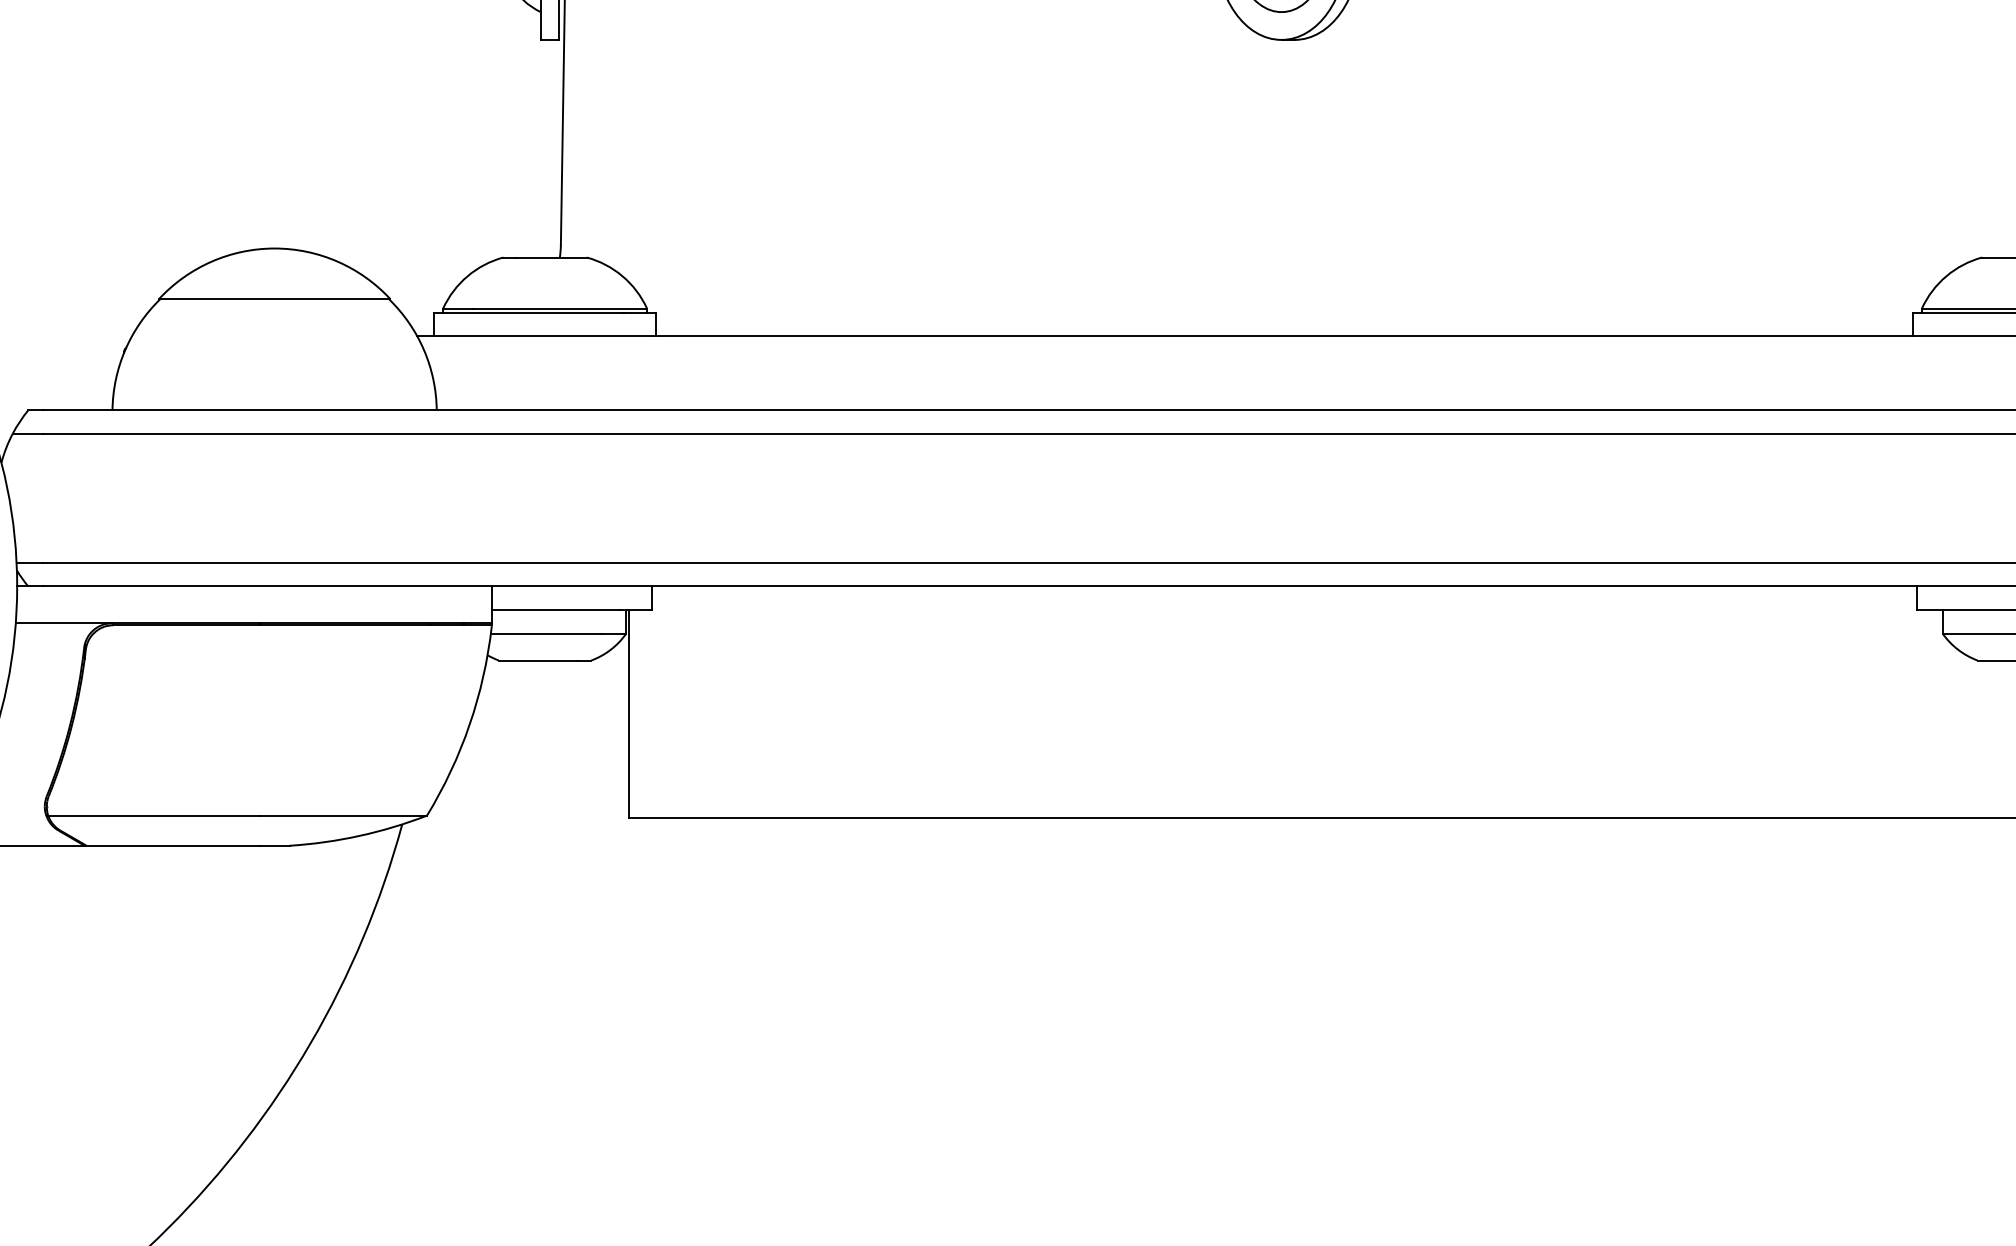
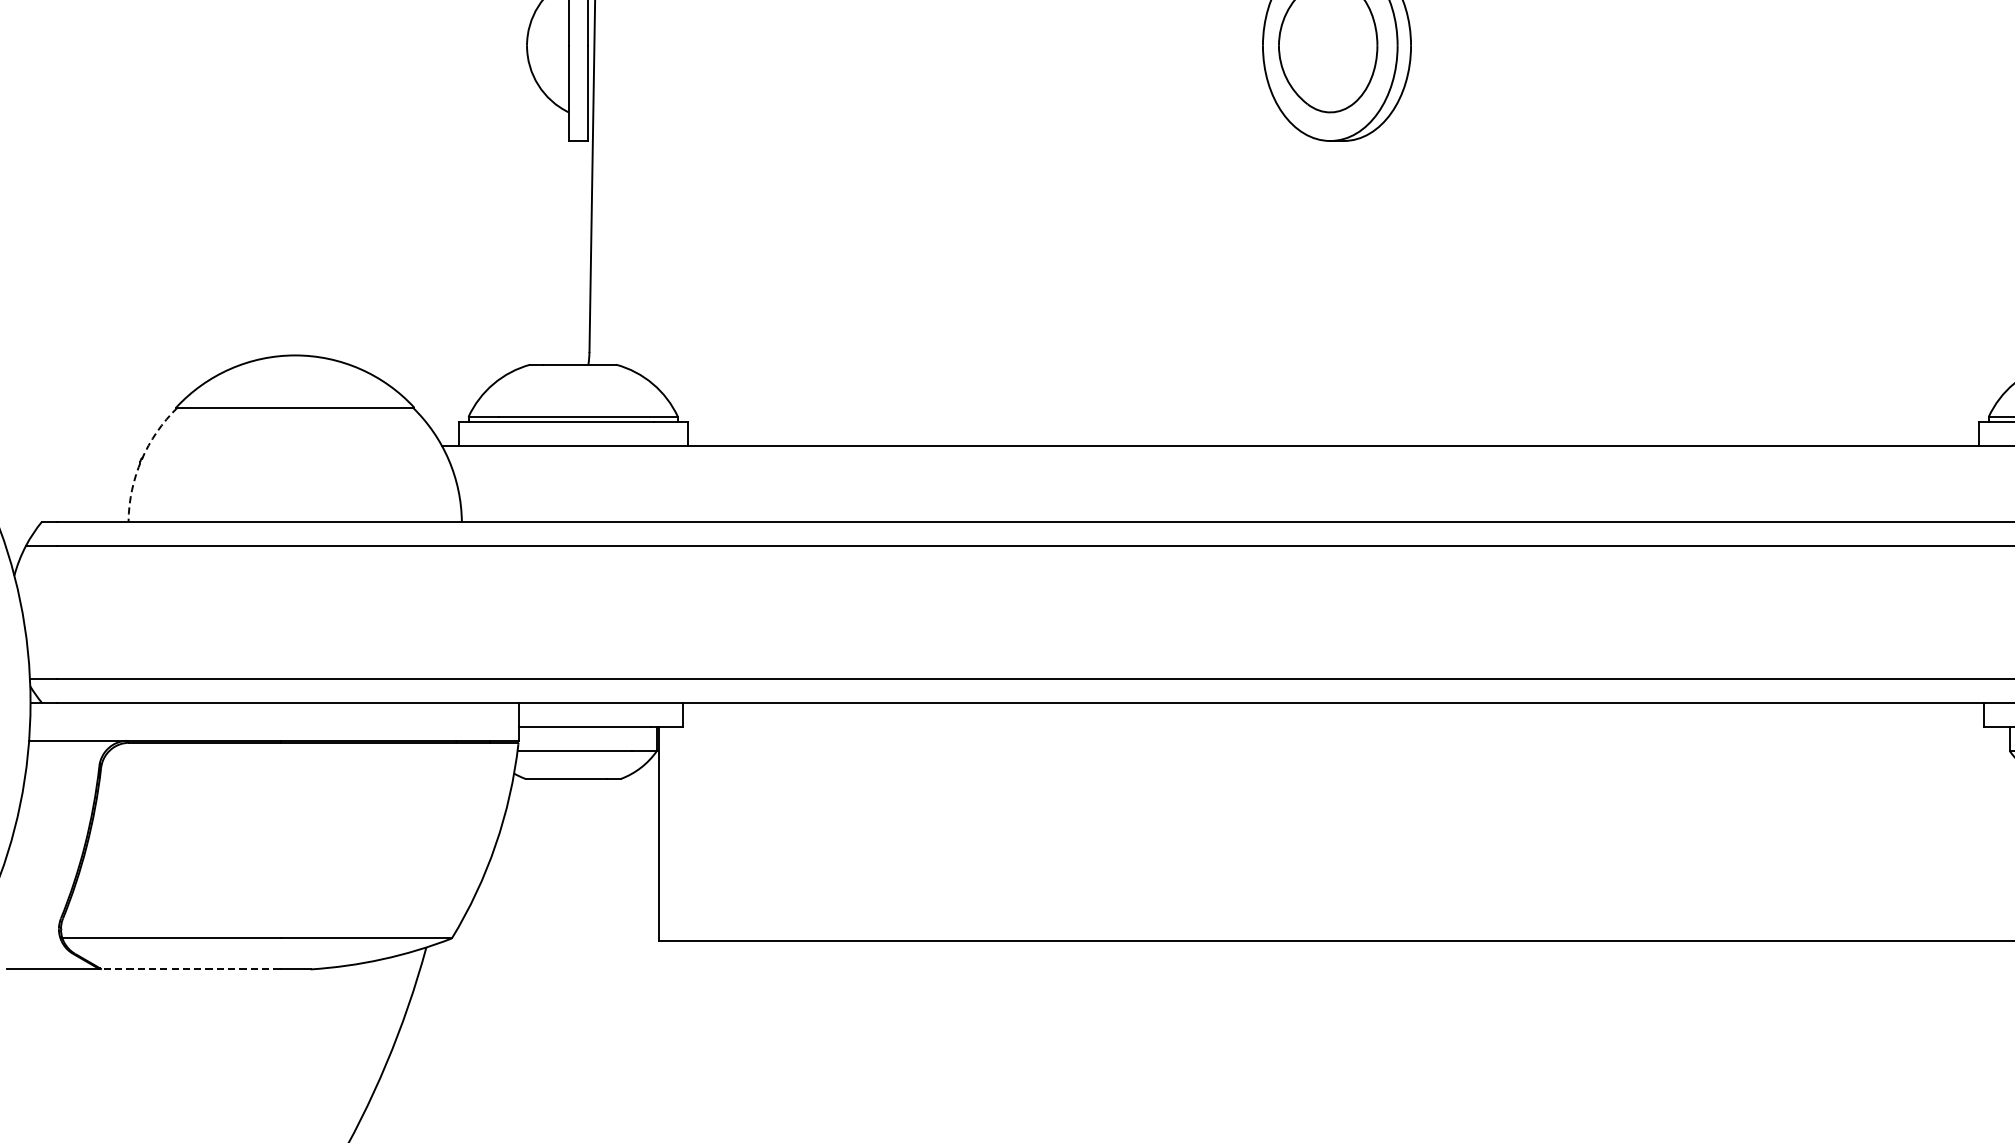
arc: (125, 350) -> (141, 460), solid -> dashed
line: (173, 845) -> (191, 969), solid -> dashed

